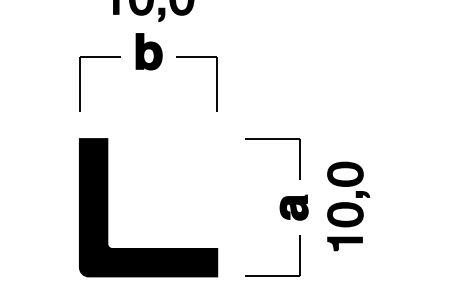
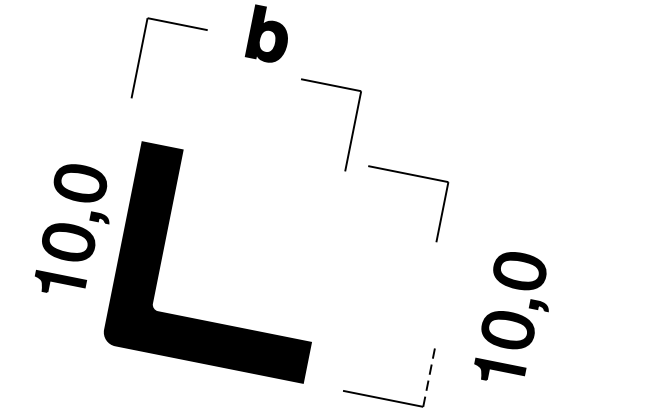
part: (80, 83) -> (140, 57), moved
part: (216, 83) -> (352, 130), moved
part: (272, 139) -> (408, 174), moved
part: (47, 206) -> (75, 231), added
part: (293, 207) -> (434, 304), removed
line: (299, 255) -> (429, 376), solid -> dashed

